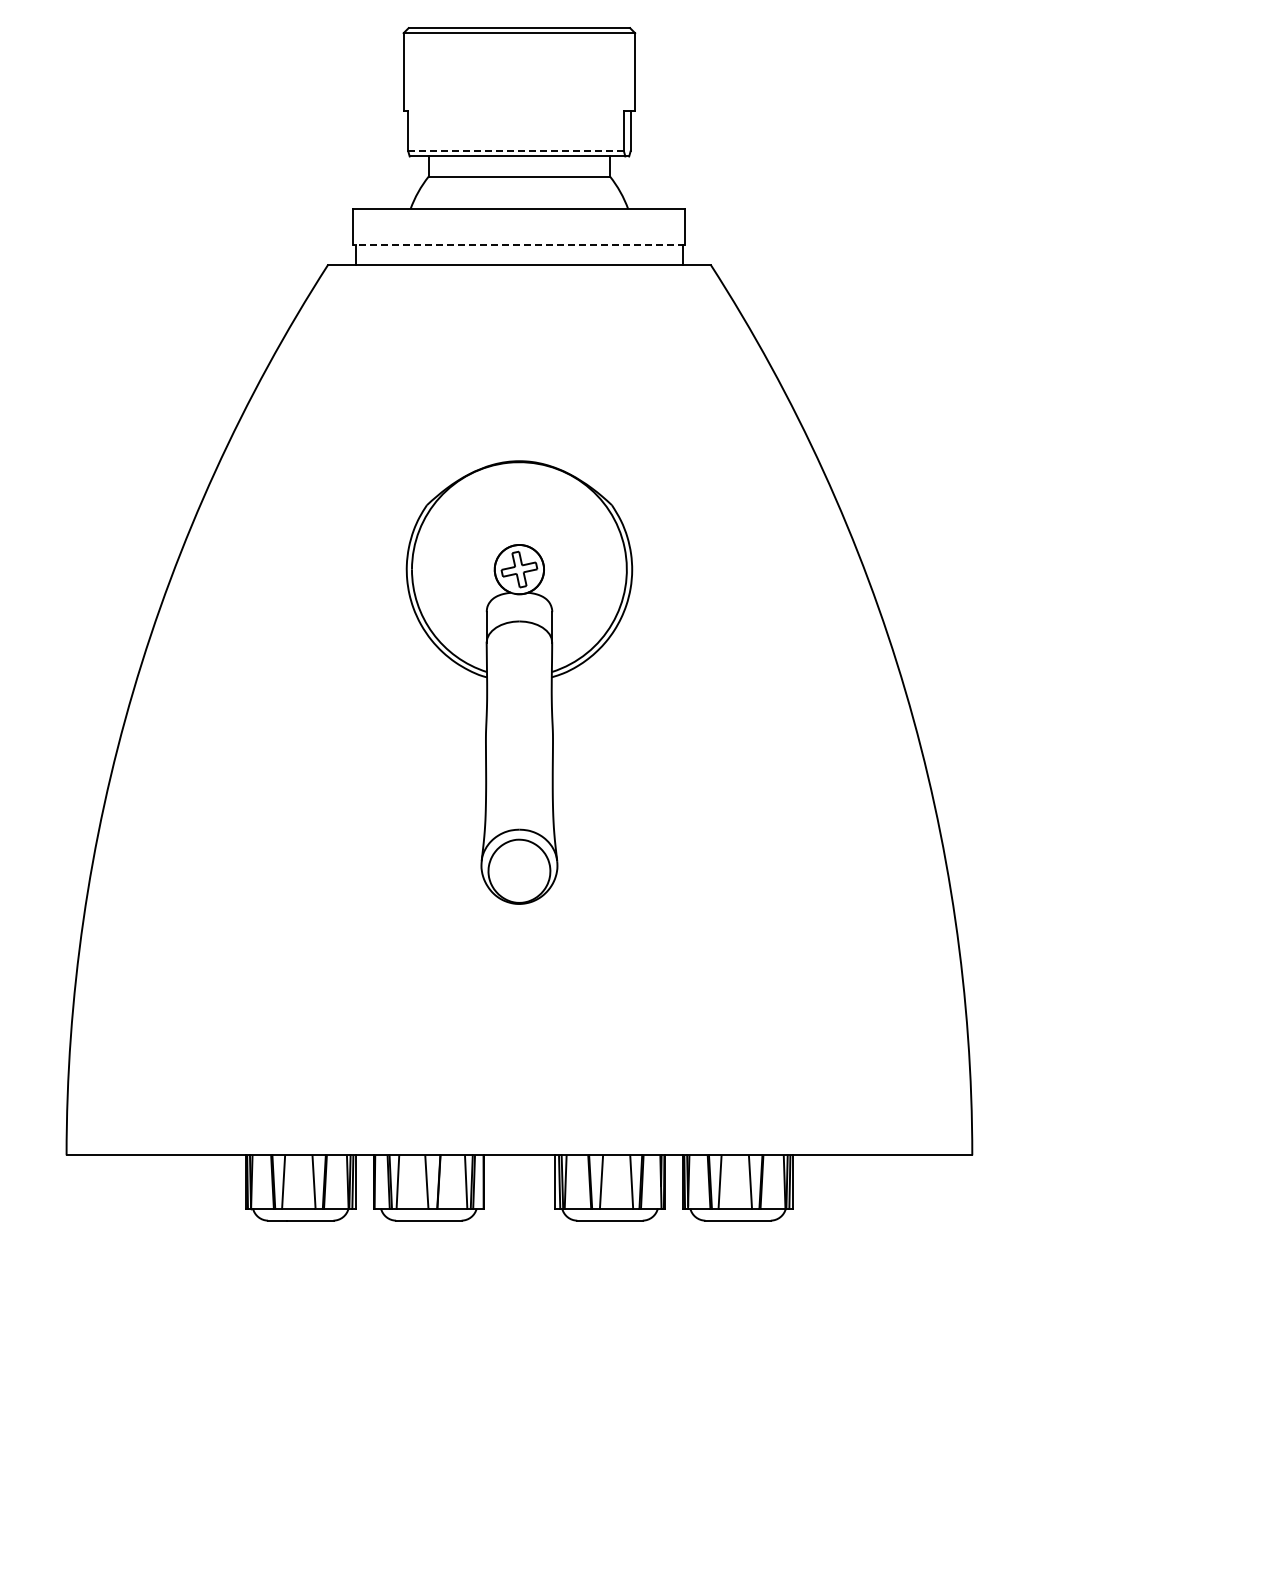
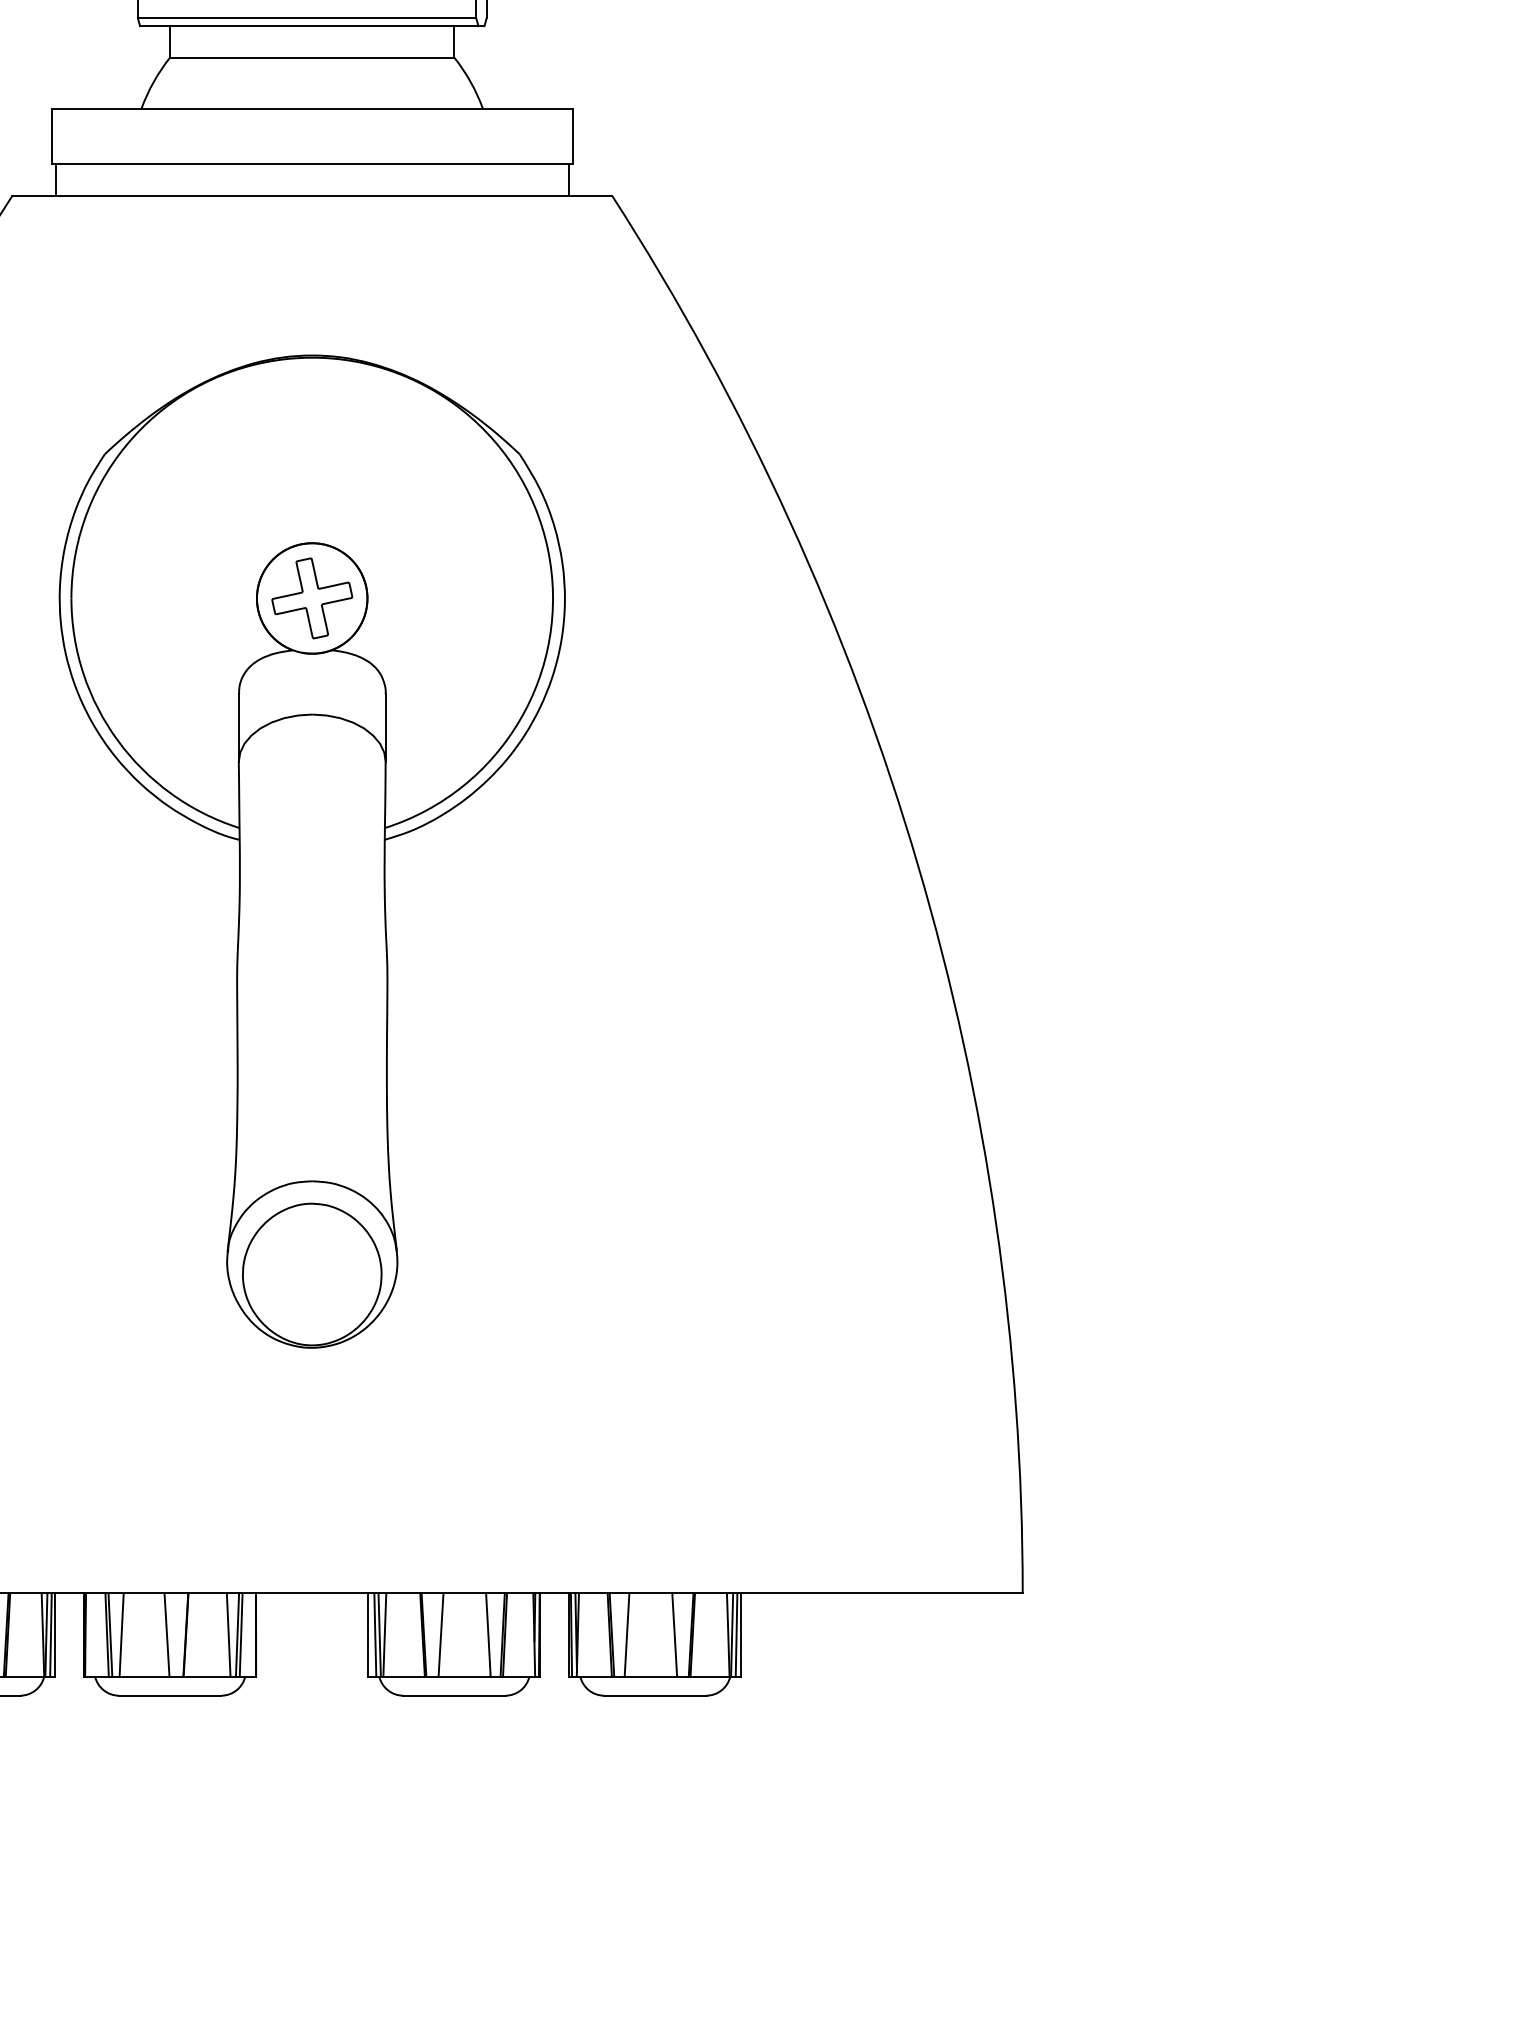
line: (516, 151) -> (307, 18), dashed -> solid
line: (518, 244) -> (310, 164), dashed -> solid
part: (519, 682) -> (312, 851), size x1.43

